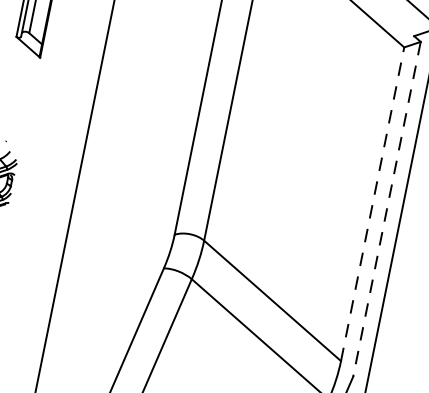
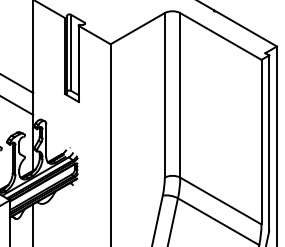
line: (372, 202) -> (261, 141), dashed -> solid
line: (387, 209) -> (269, 143), dashed -> solid

